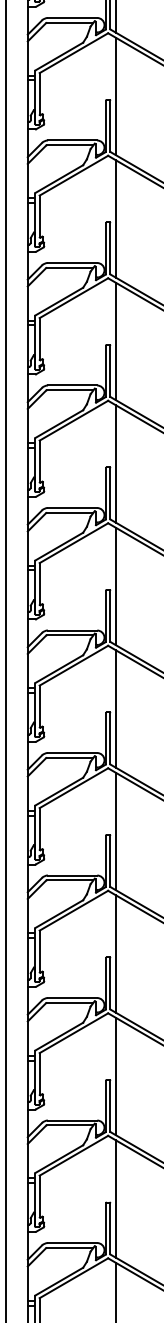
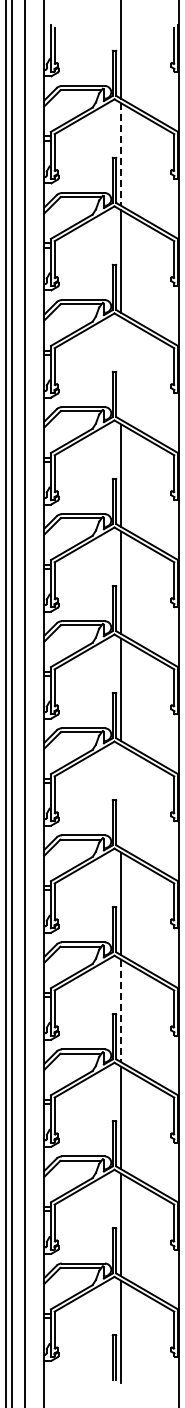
line: (116, 97) -> (121, 155), solid -> dashed
line: (116, 341) -> (121, 368), removed
line: (116, 831) -> (121, 796), removed
line: (116, 1077) -> (121, 1011), solid -> dashed

